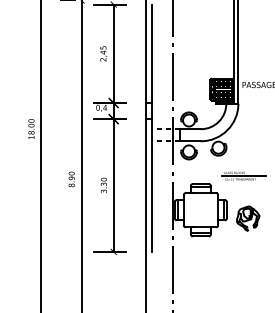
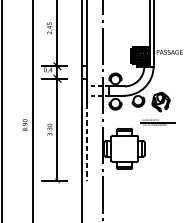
line: (151, 202) -> (86, 142), solid -> dashed
part: (248, 218) -> (161, 102), moved

